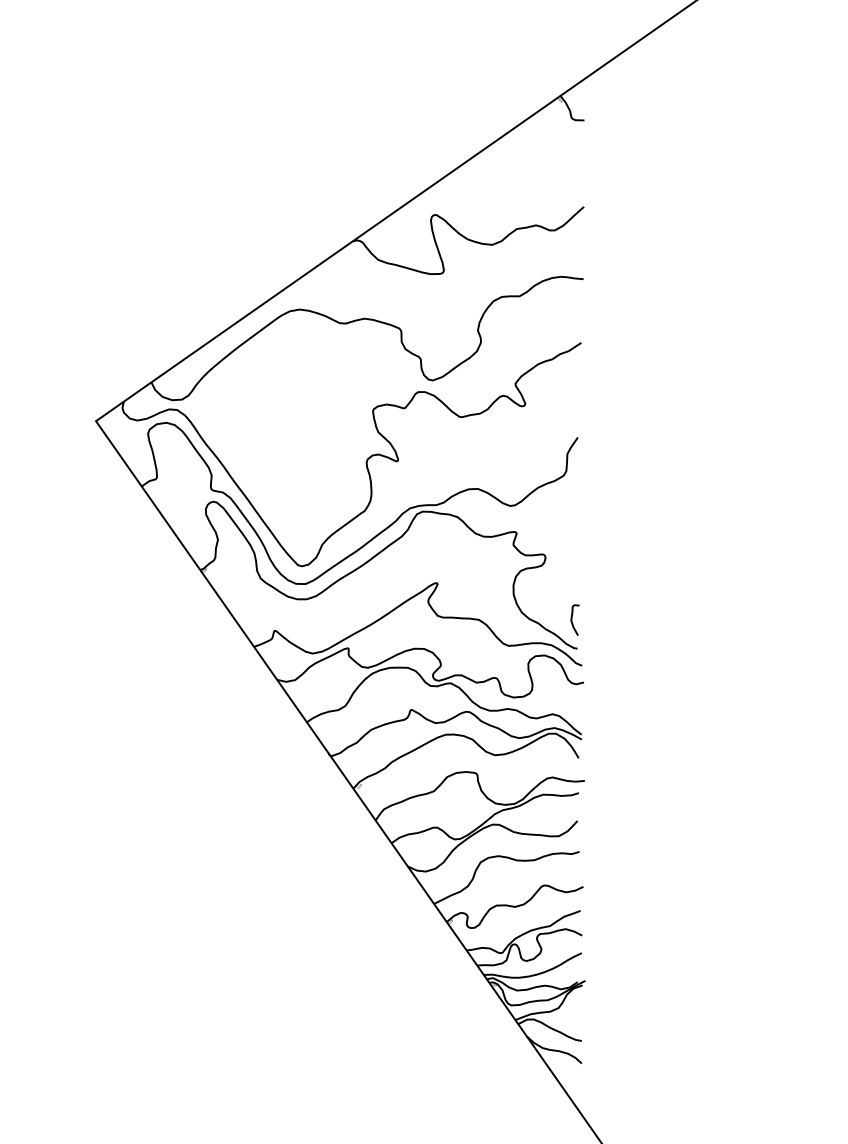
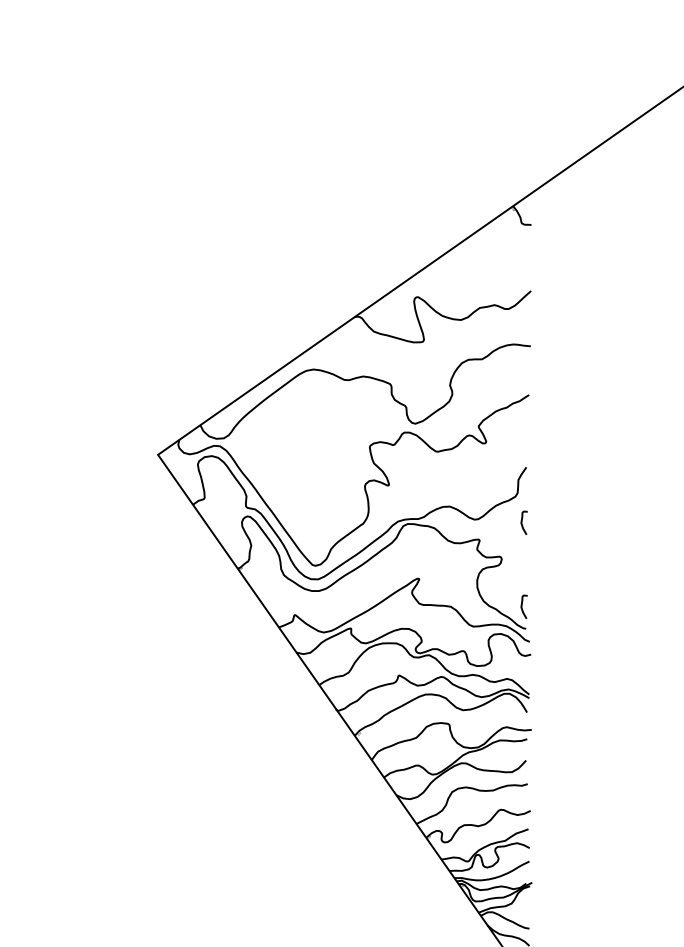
curve: (572, 509) -> (522, 522), added

